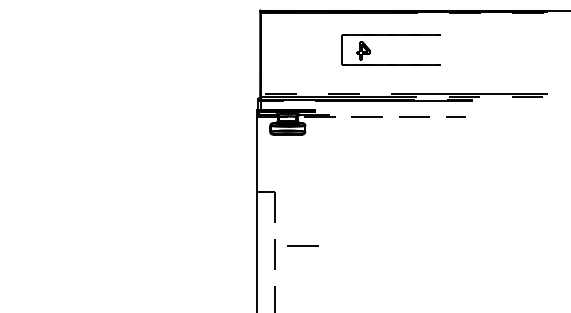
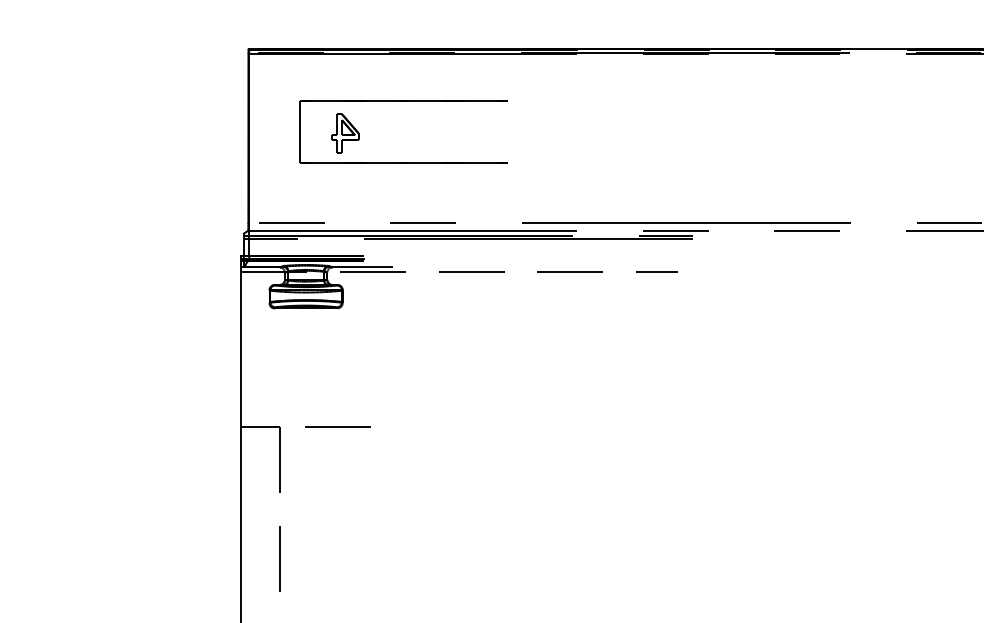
part: (390, 35) -> (401, 101), moved
line: (302, 245) -> (336, 427), moved

